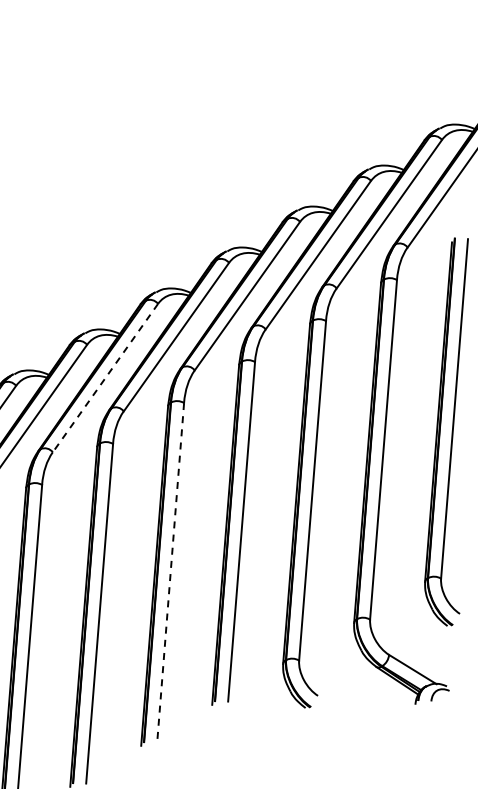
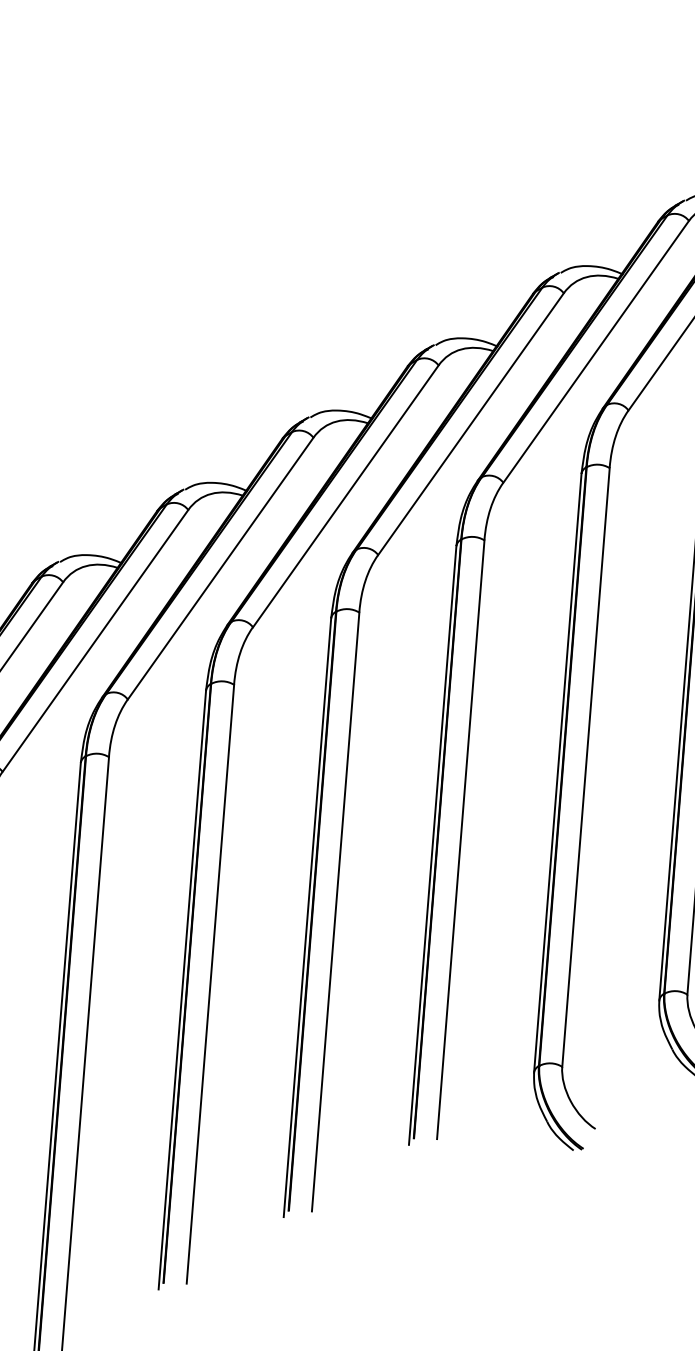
line: (105, 378) -> (220, 569), dashed -> solid
line: (170, 573) -> (335, 913), dashed -> solid

